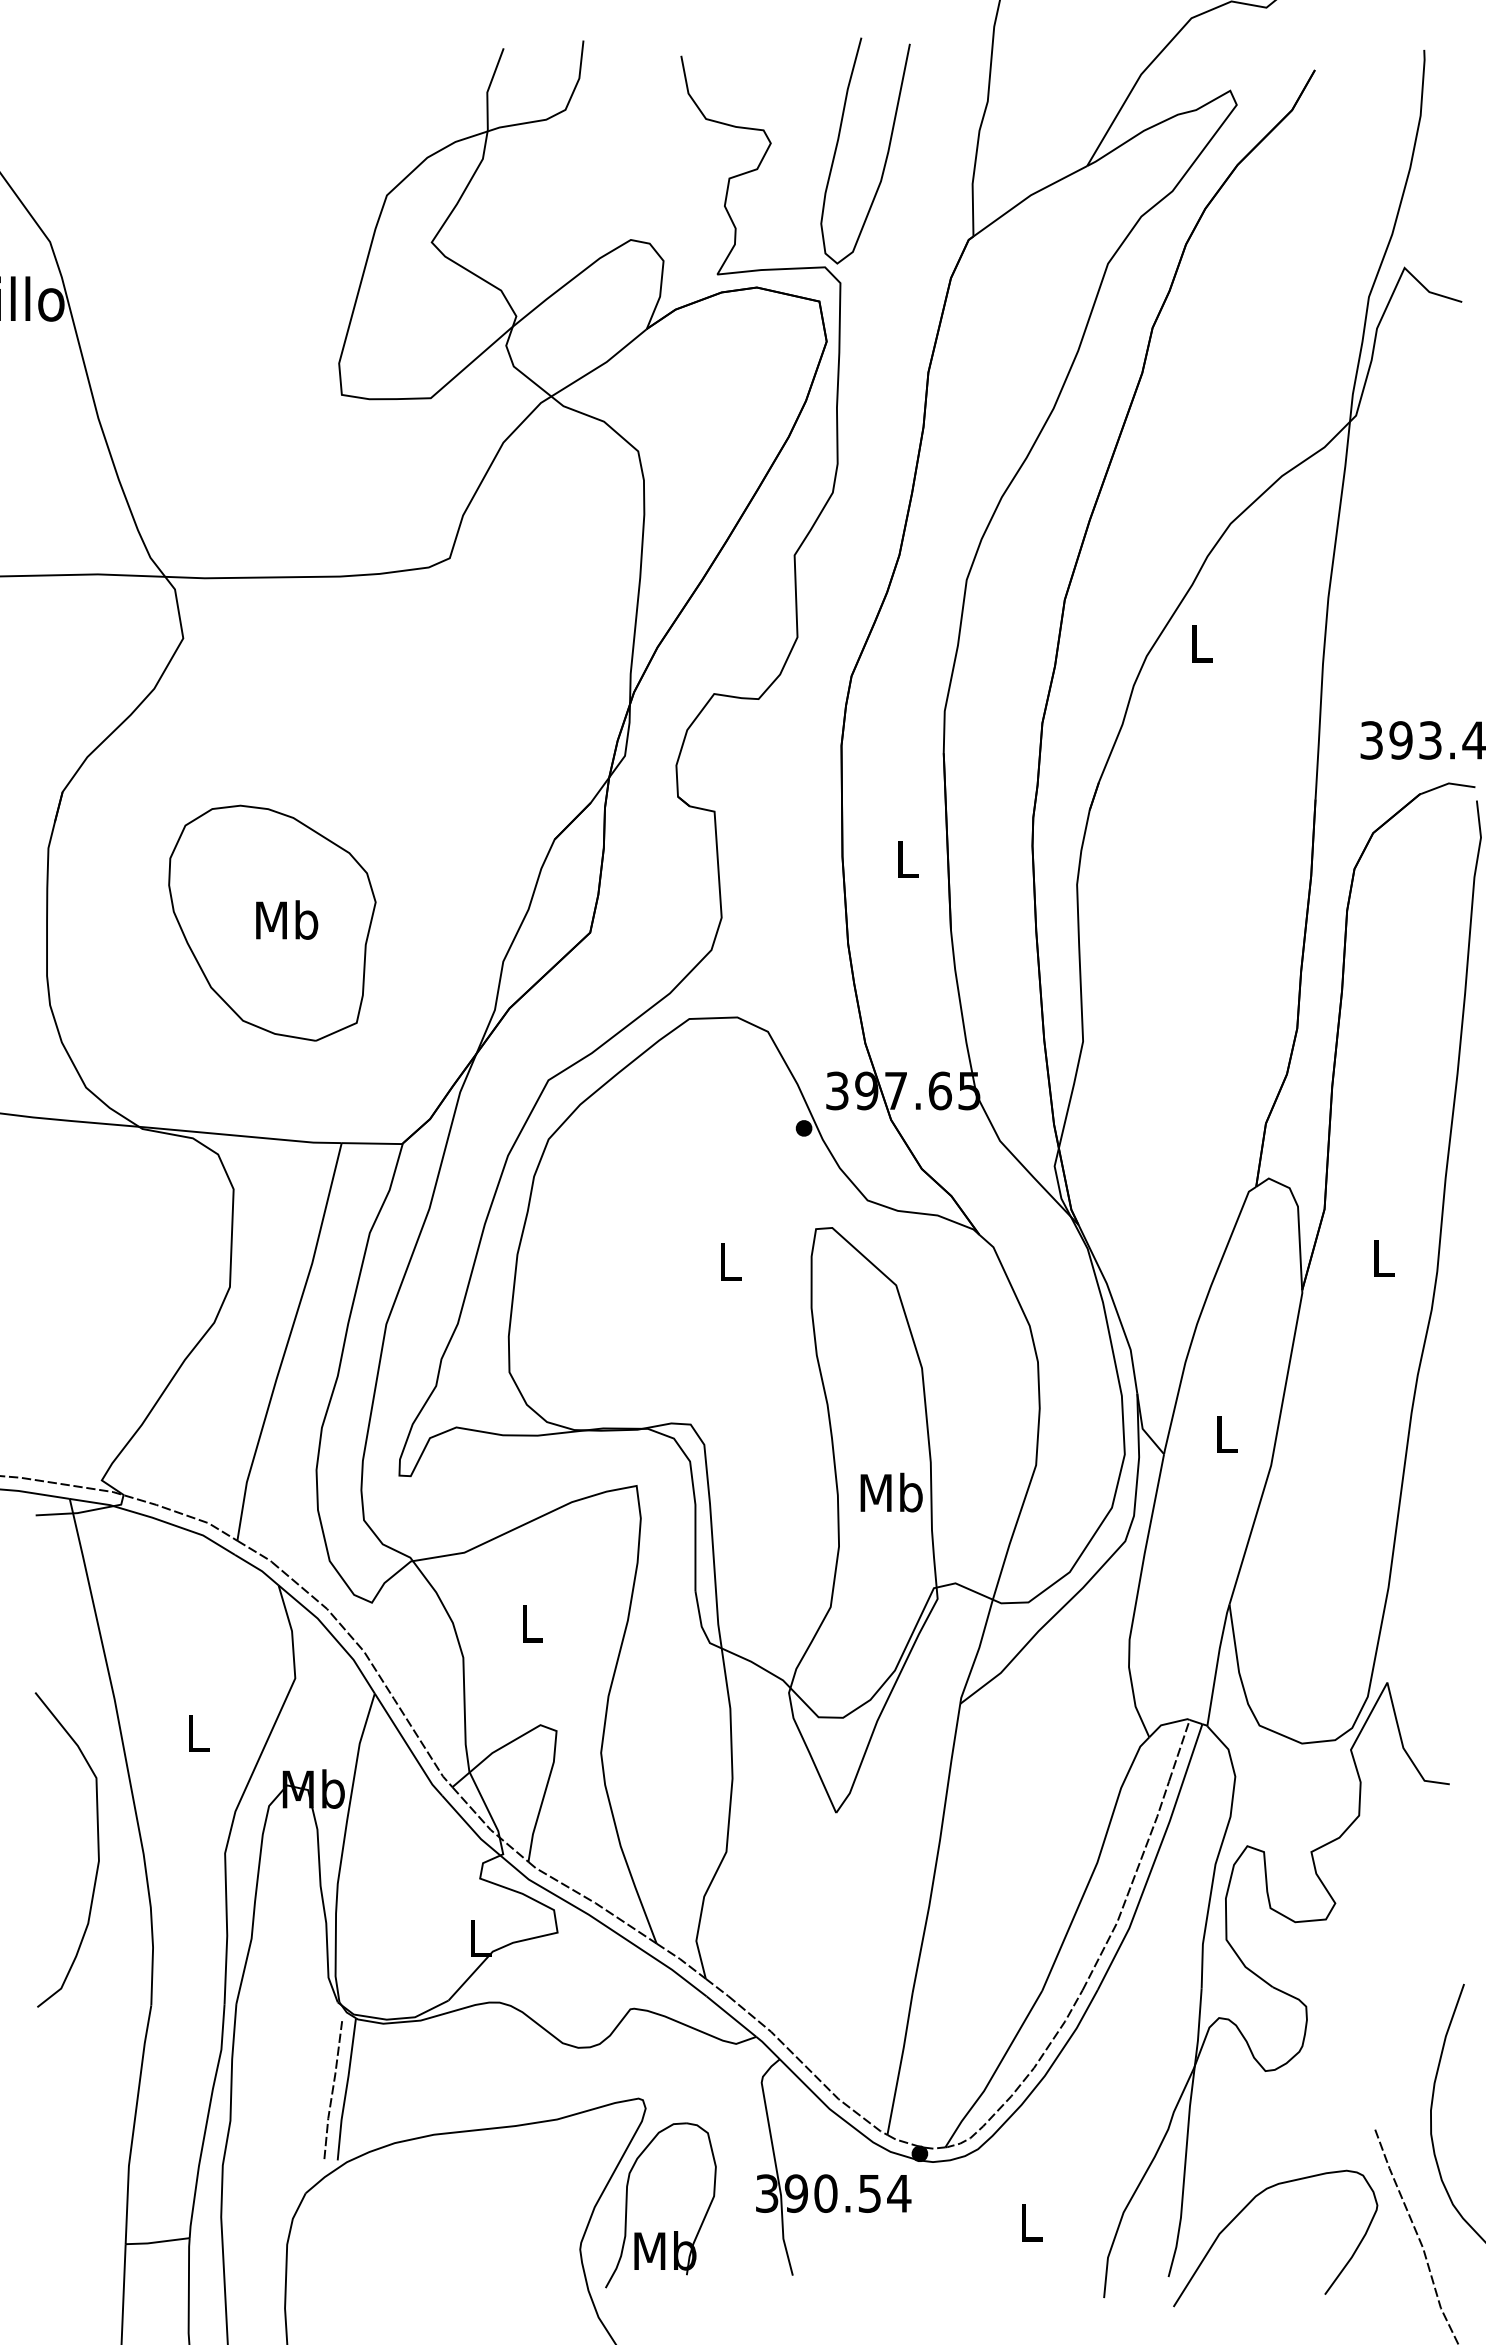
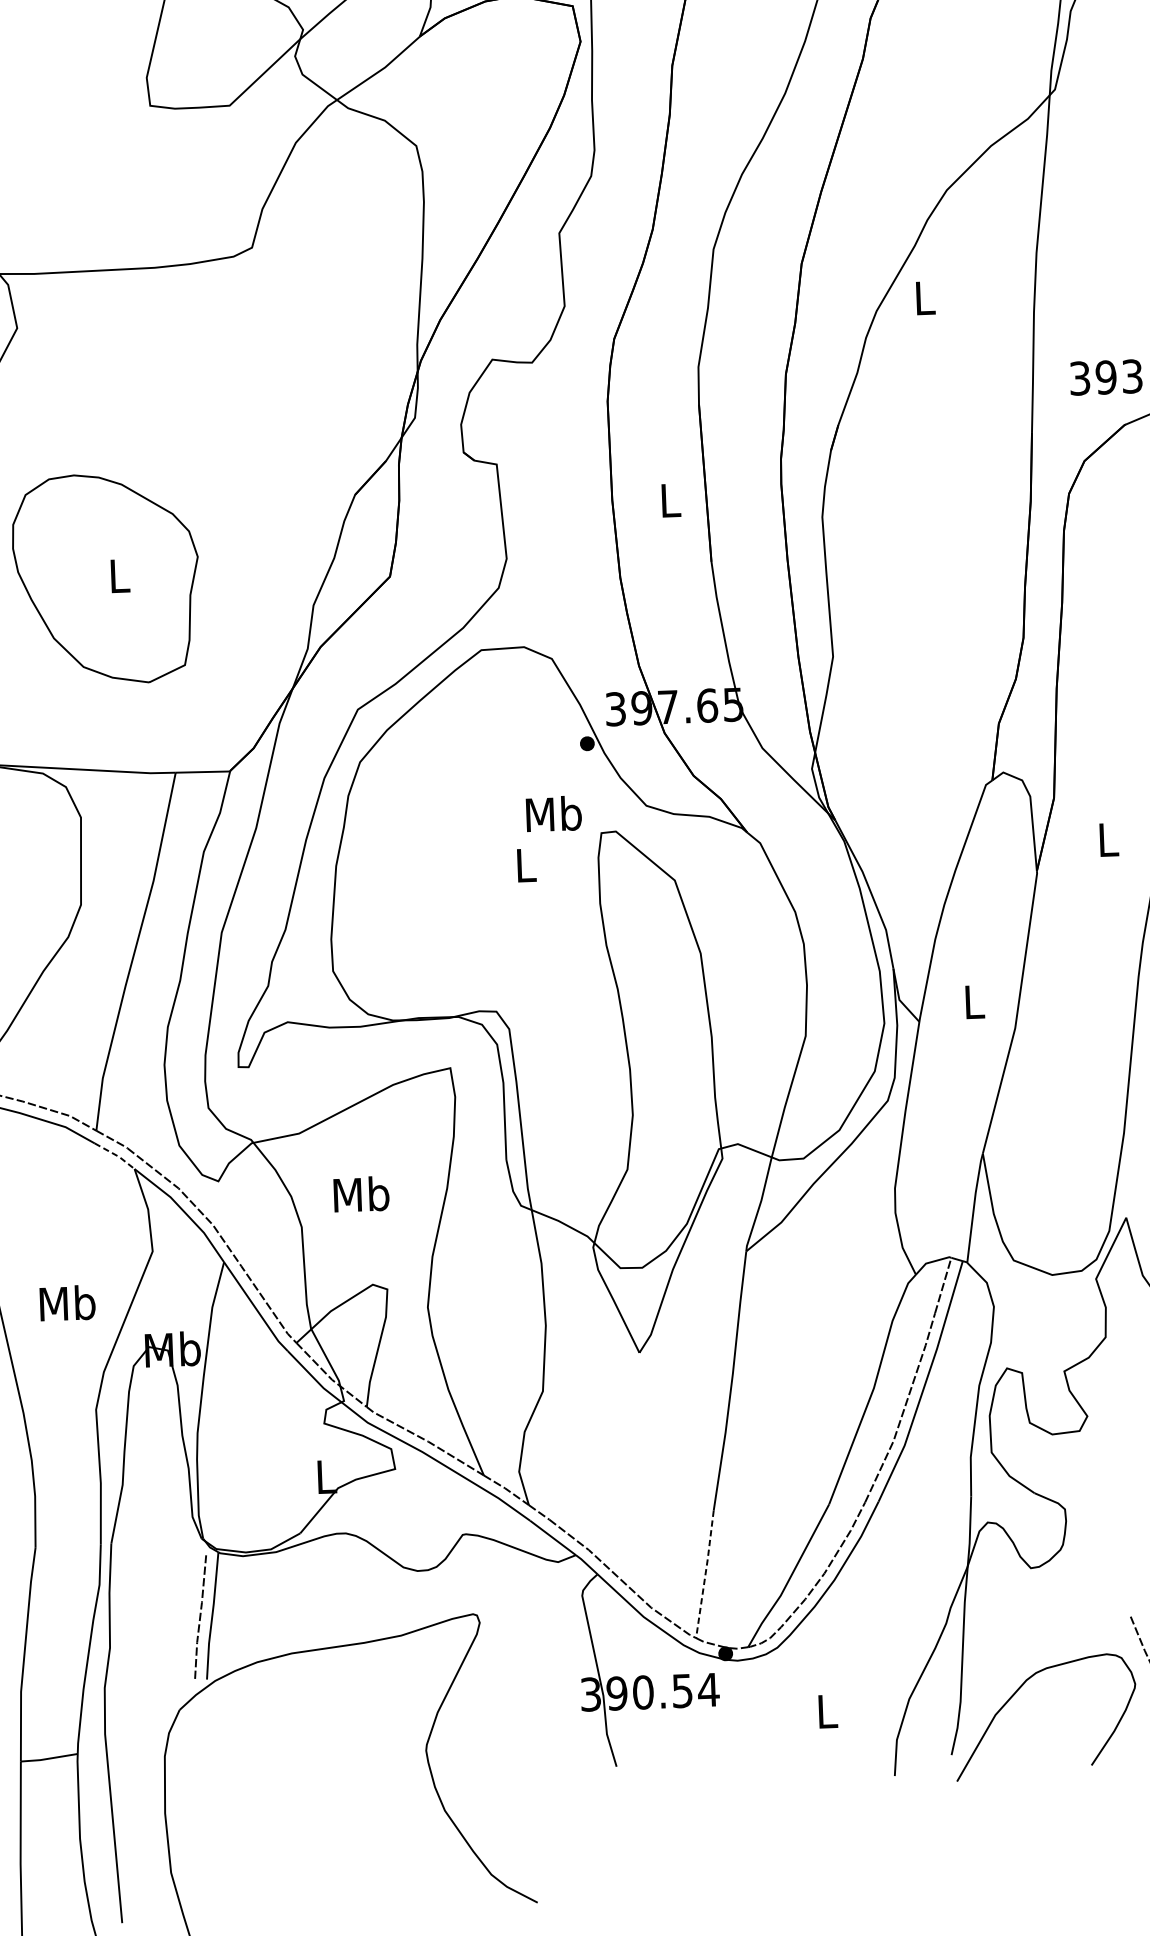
text: (287, 919) -> (119, 575), Mb -> L
text: (891, 1492) -> (553, 813), moved
line: (258, 1569) -> (116, 1155), solid -> dashed
text: (531, 1623) -> (361, 1194), L -> Mb
text: (197, 1732) -> (67, 1302), L -> Mb
line: (900, 2063) -> (705, 1573), solid -> dashed
part: (660, 2232) -> (497, 1732), removed

